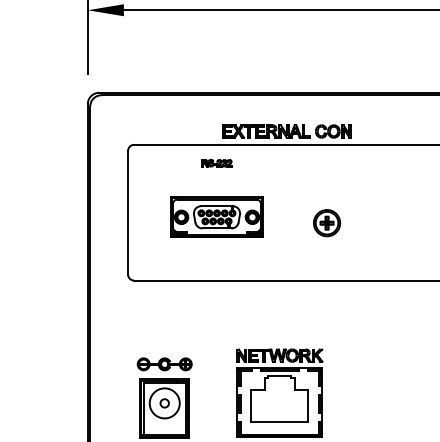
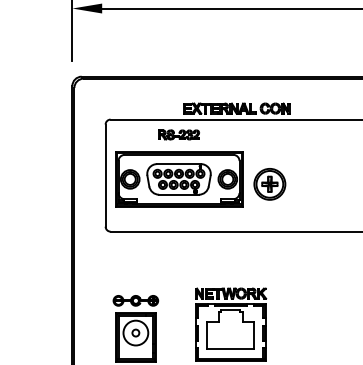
part: (216, 162) -> (178, 134), size x1.67
part: (216, 217) -> (178, 179), size x1.67
part: (326, 222) -> (269, 183), size x1.43

